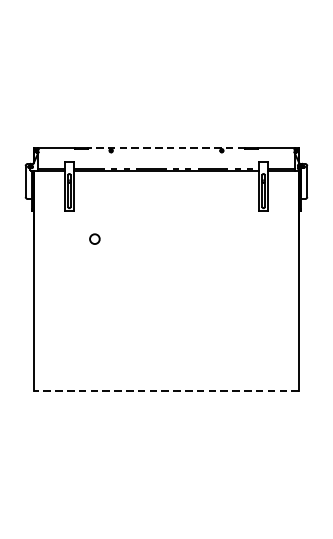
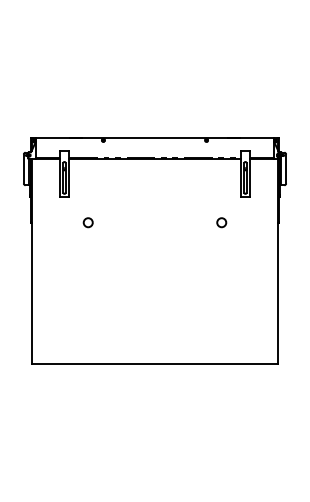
line: (165, 147) -> (154, 137), dashed -> solid
circle: (237, 238) -> (221, 222), added
line: (165, 391) -> (154, 364), dashed -> solid

